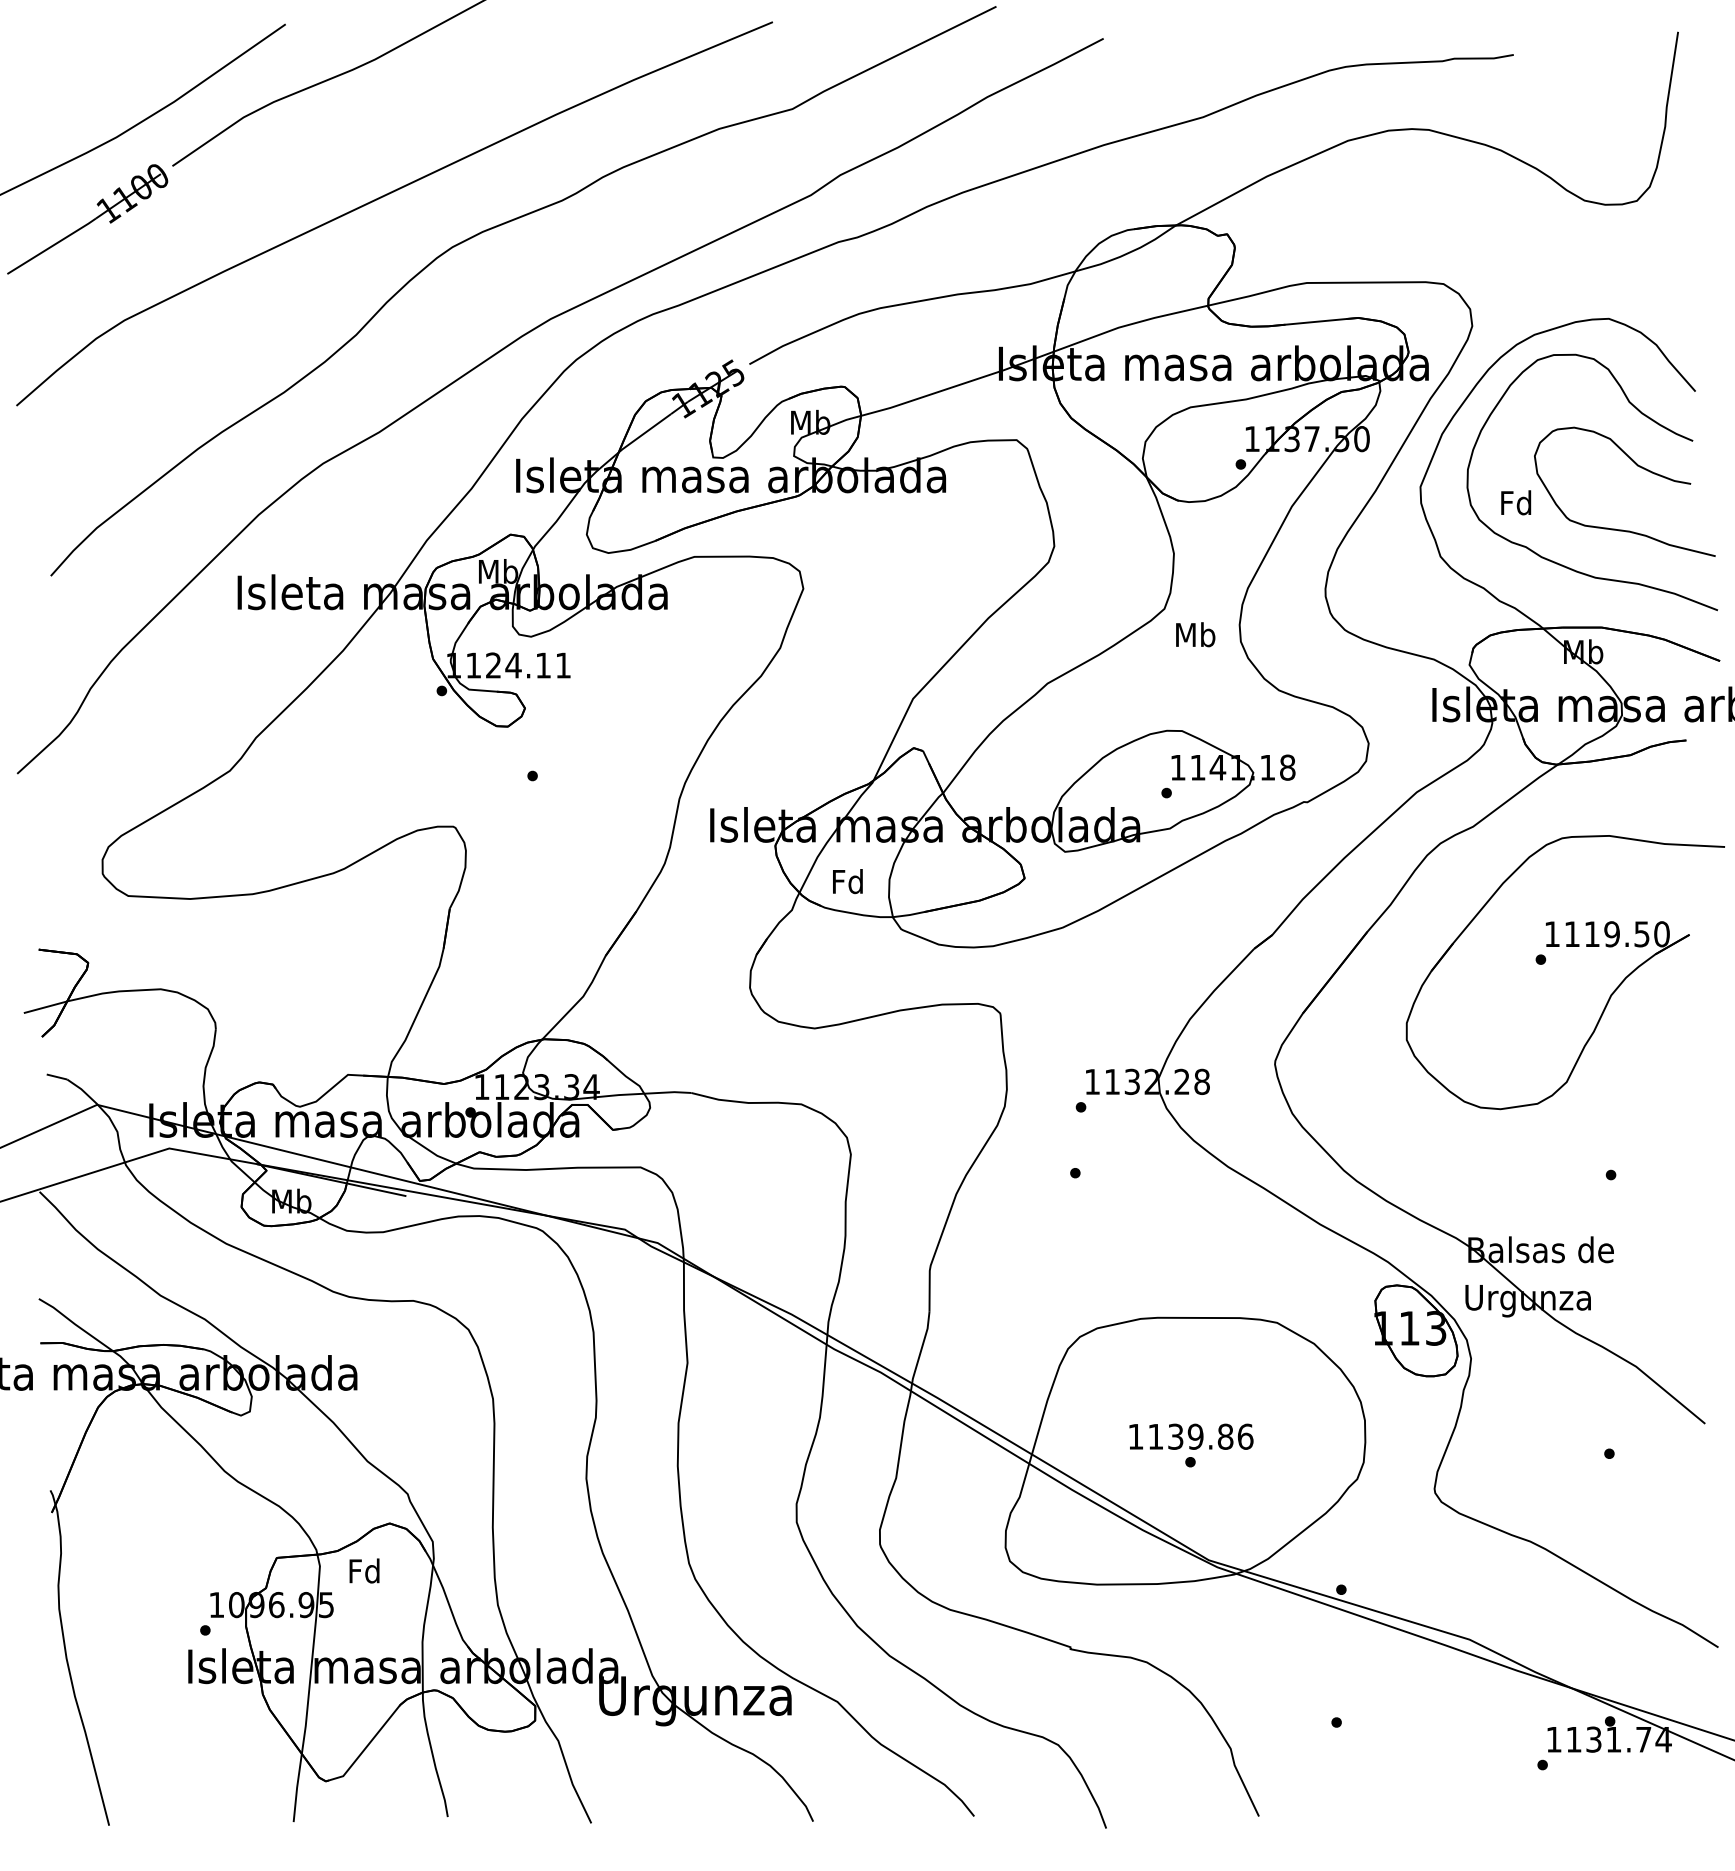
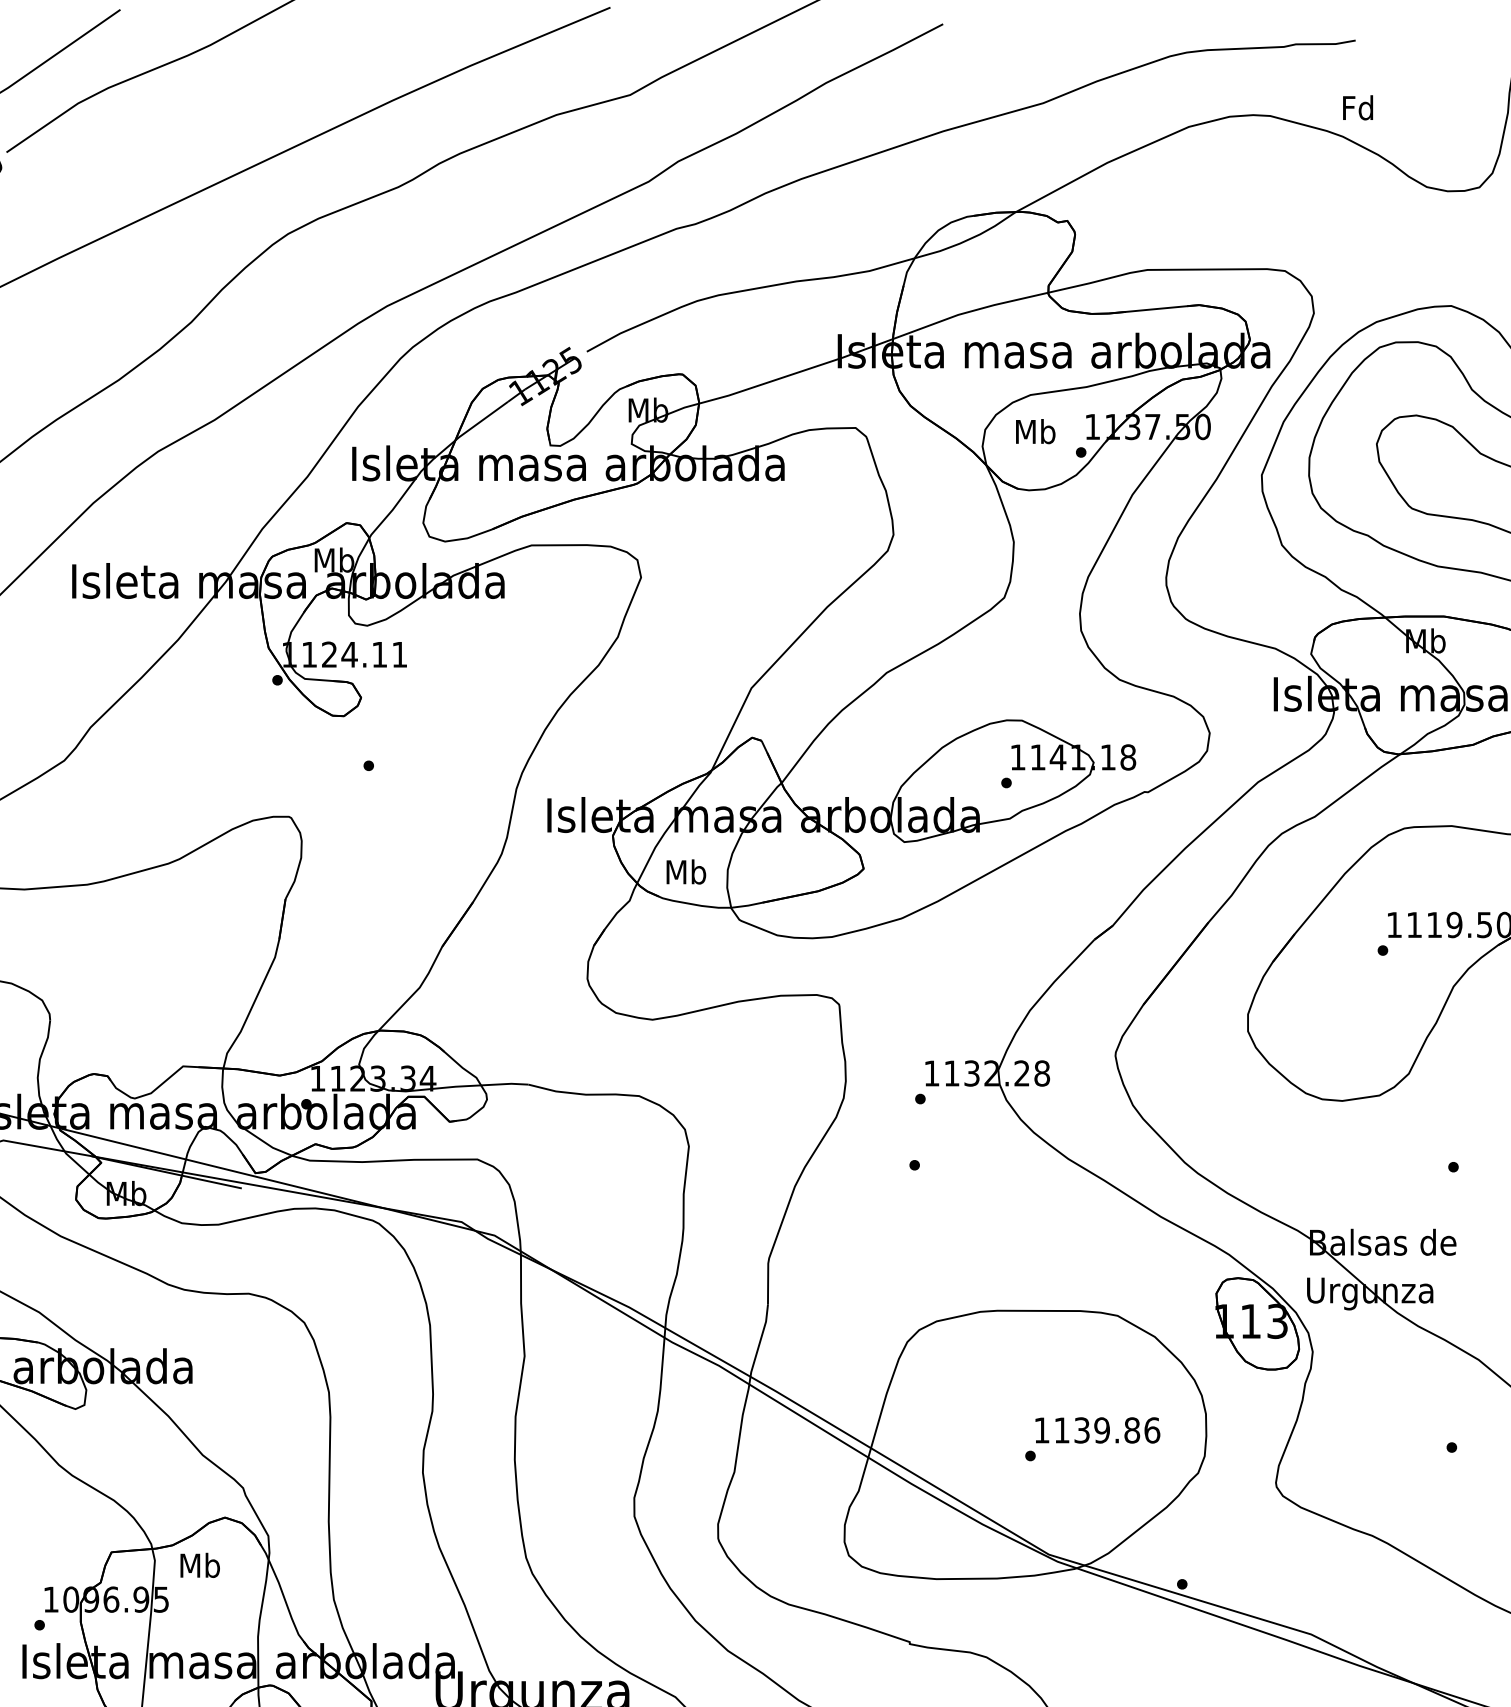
text: (1516, 502) -> (1358, 107), moved
text: (1195, 634) -> (1035, 431), moved
text: (847, 881) -> (685, 871), Fd -> Mb
text: (1191, 1436) -> (1097, 1430), moved
text: (364, 1570) -> (199, 1564), Fd -> Mb

